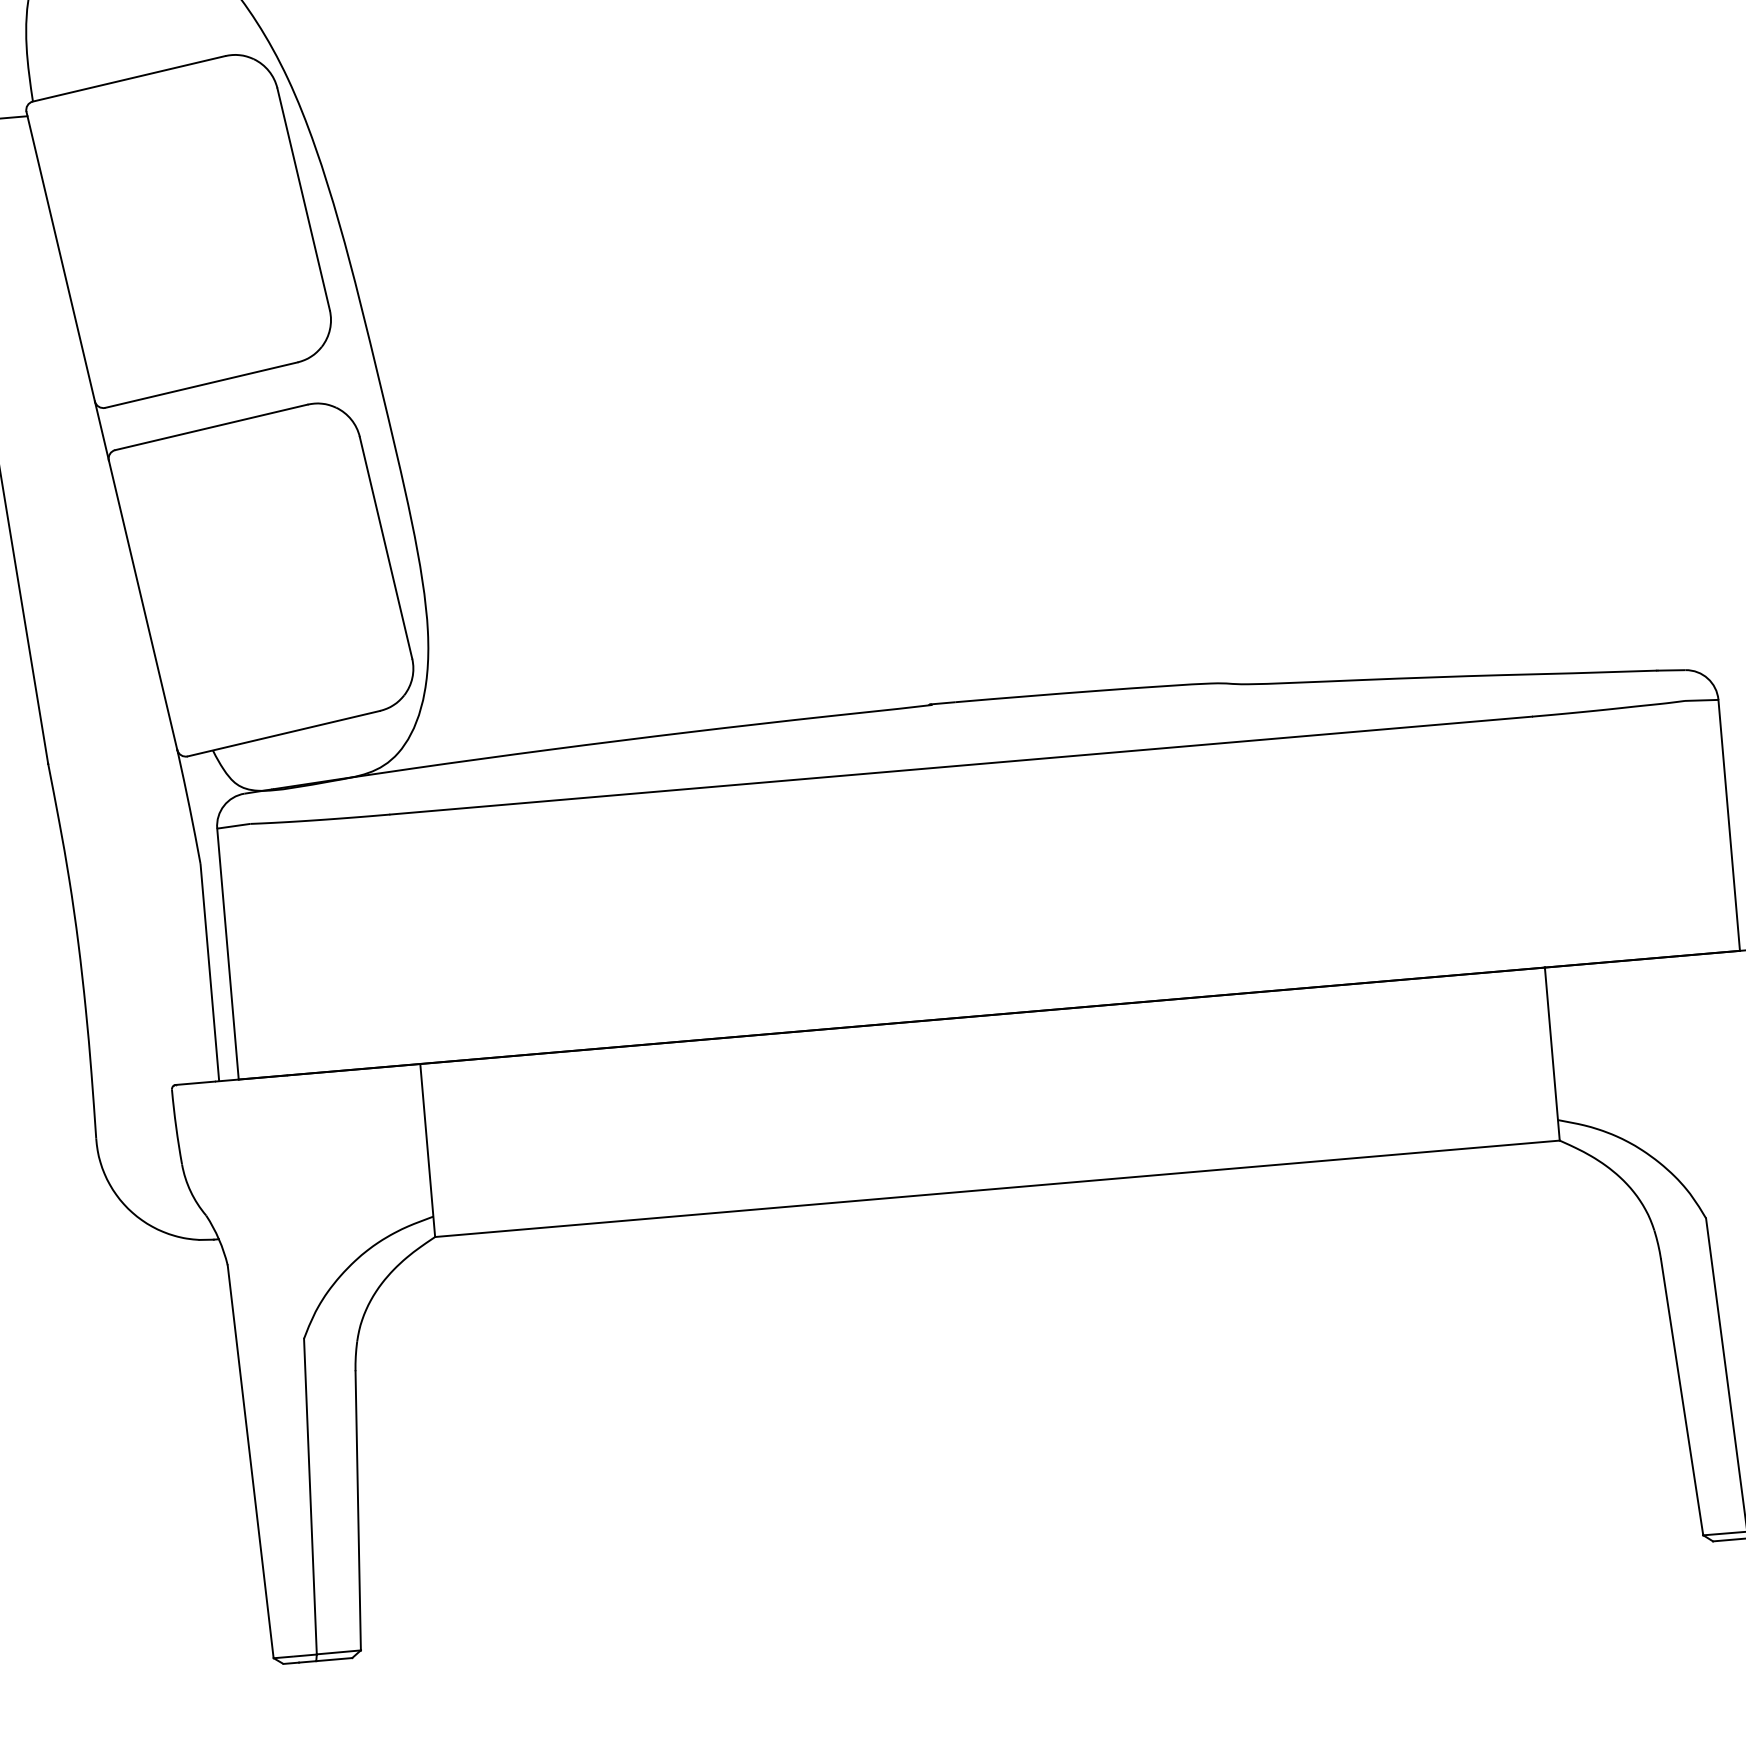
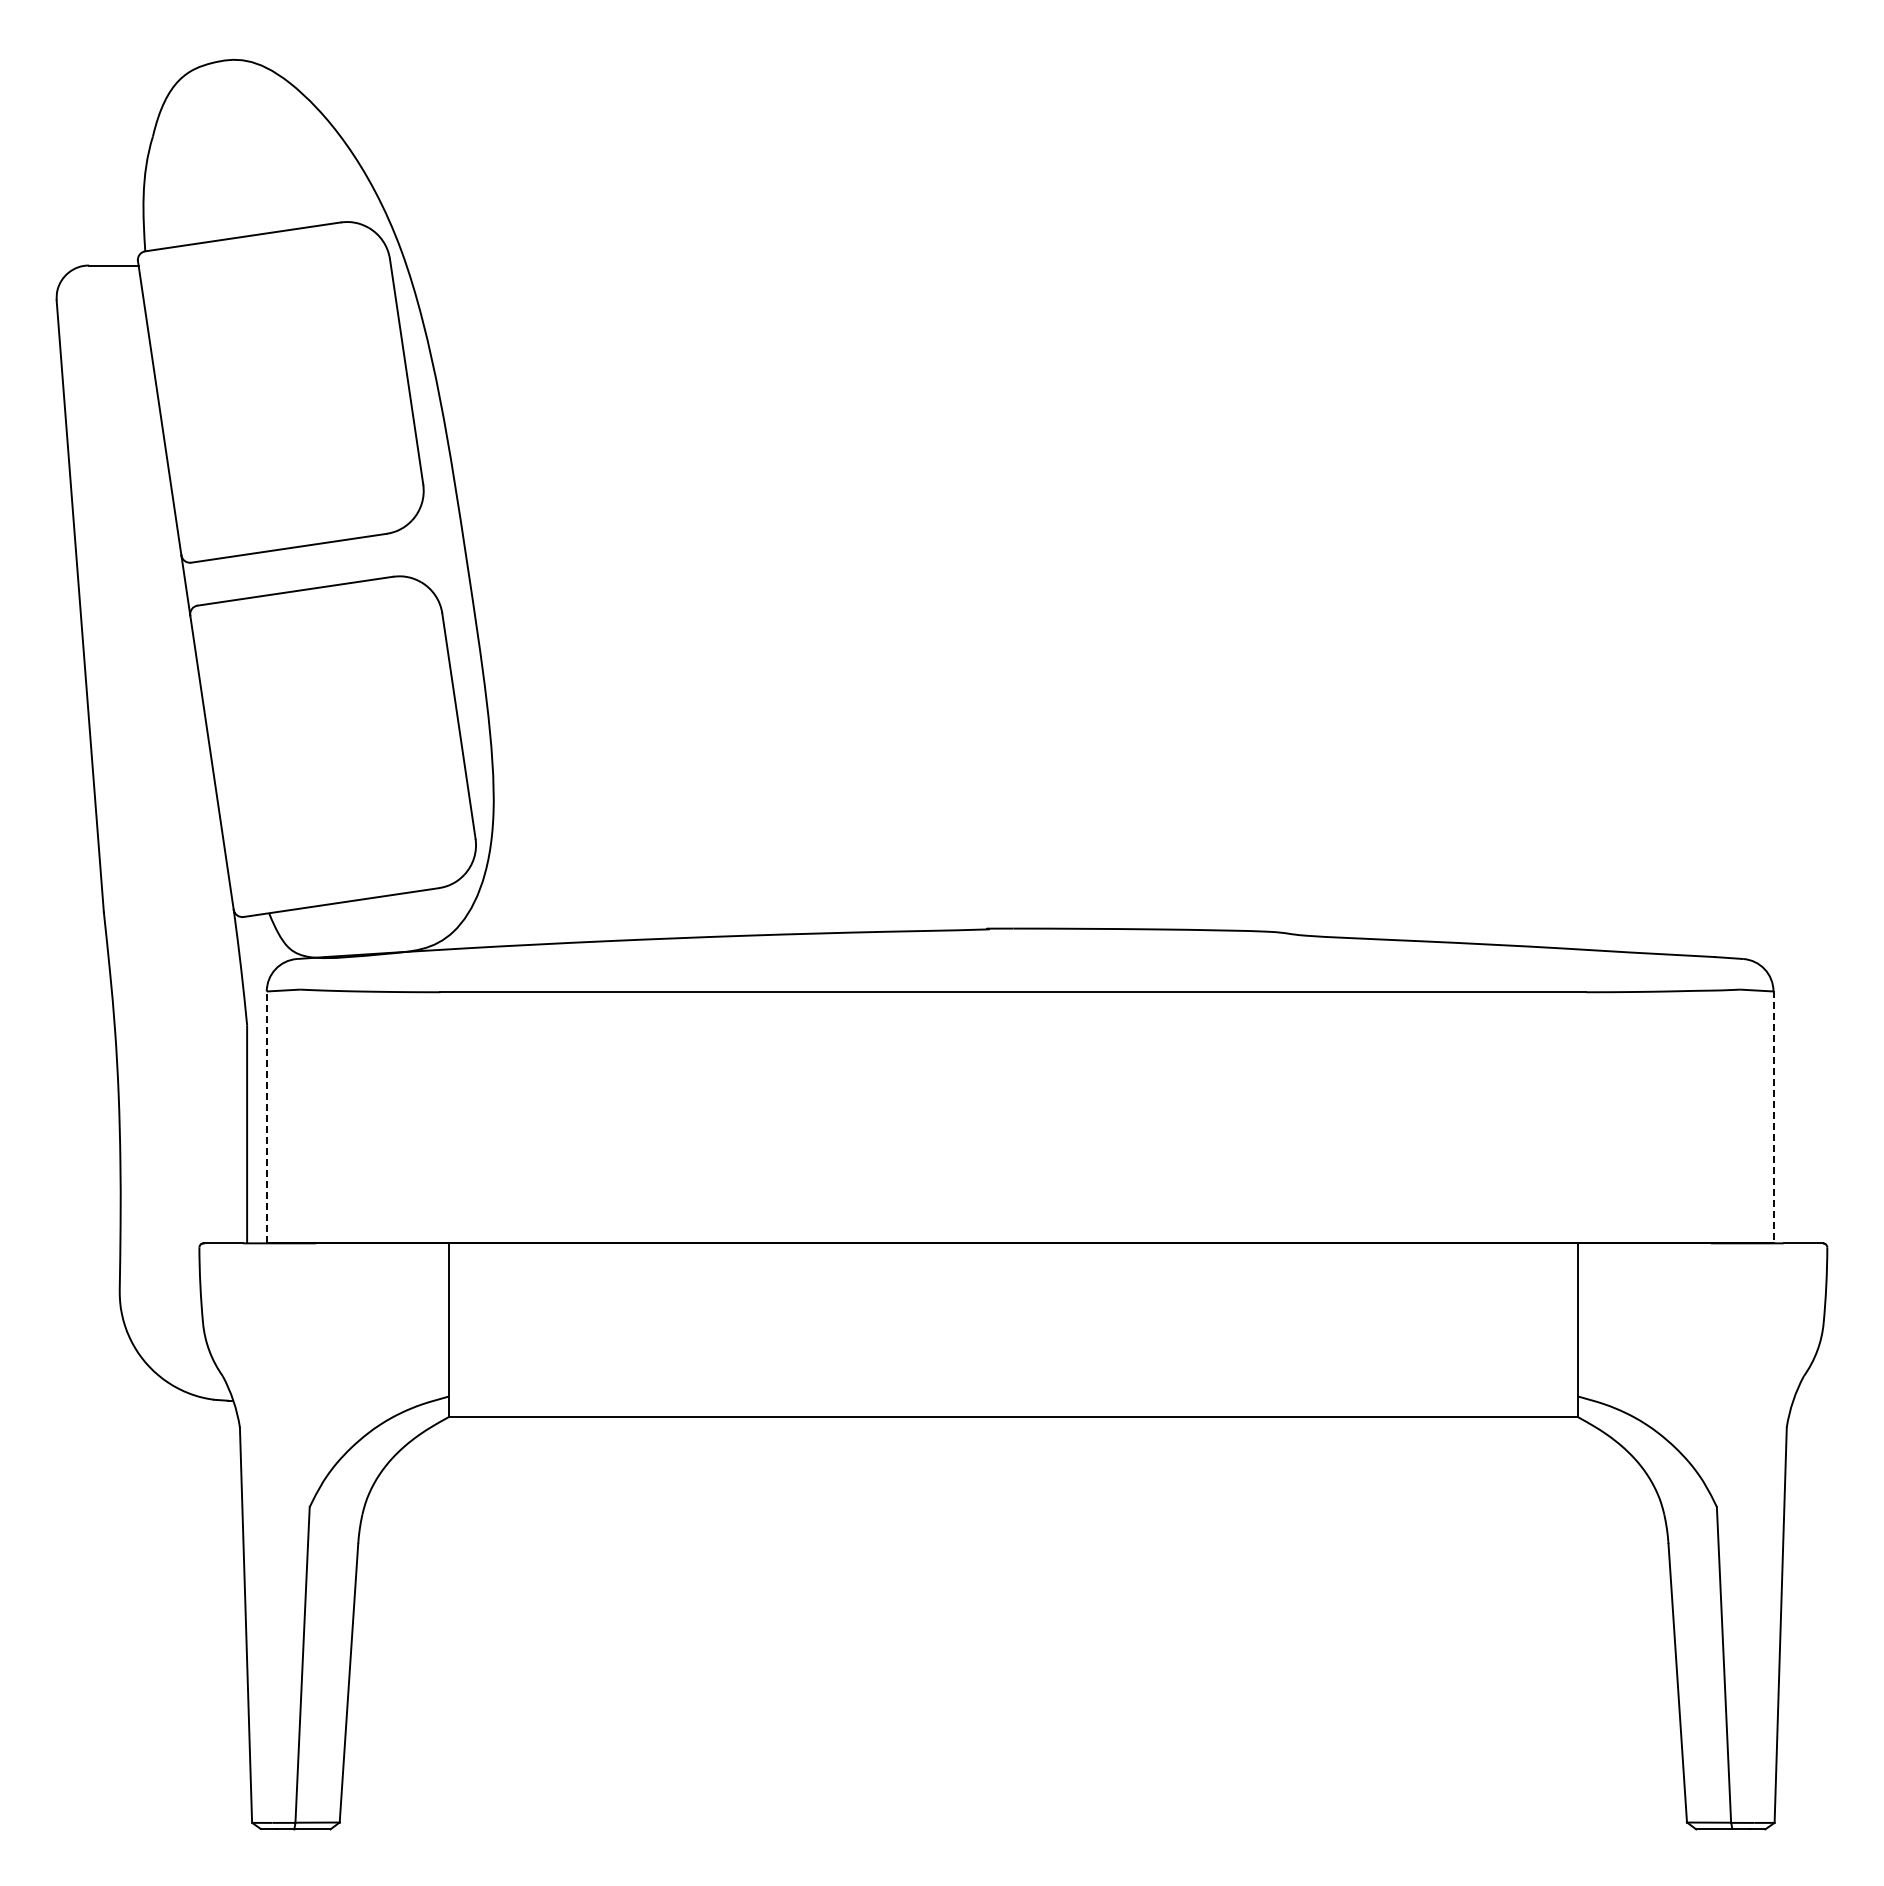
line: (1729, 825) -> (1773, 1117), solid -> dashed
line: (227, 954) -> (266, 1117), solid -> dashed

